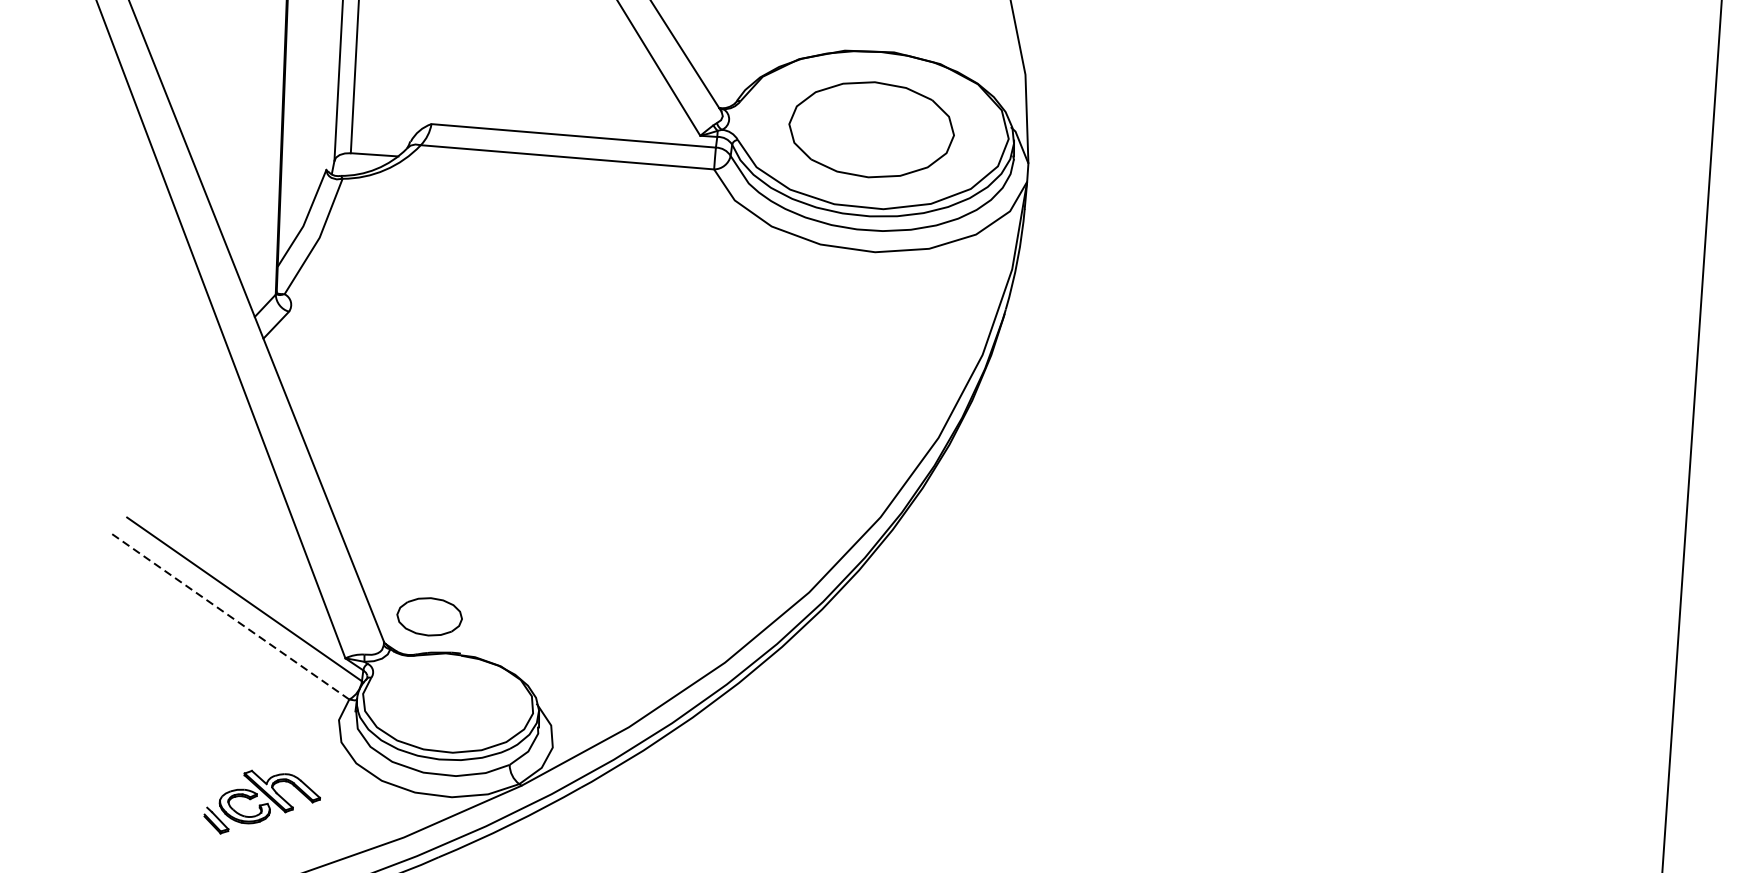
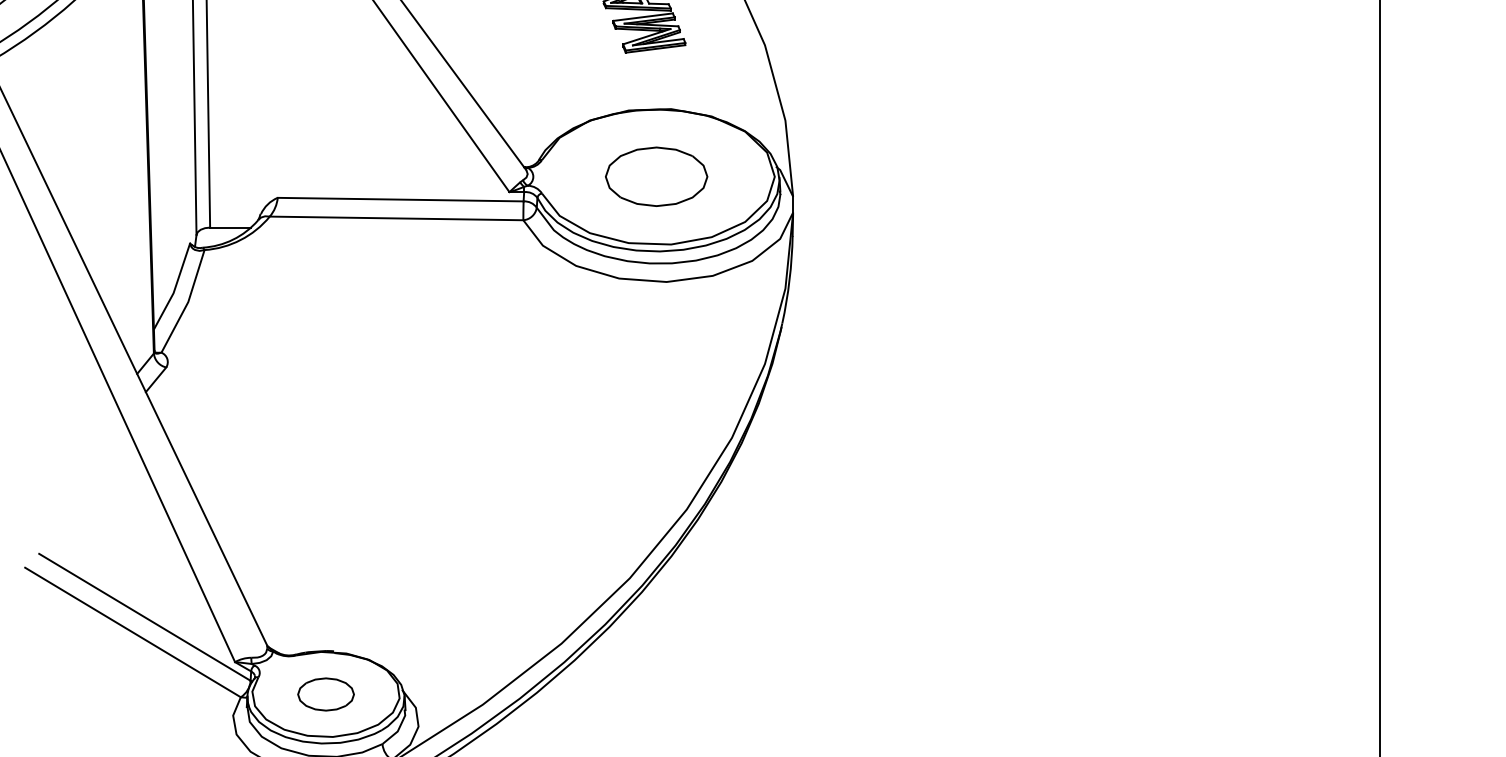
part: (871, 129) -> (656, 176), size x0.71
line: (230, 616) -> (133, 632), dashed -> solid
part: (429, 616) -> (325, 694), moved

